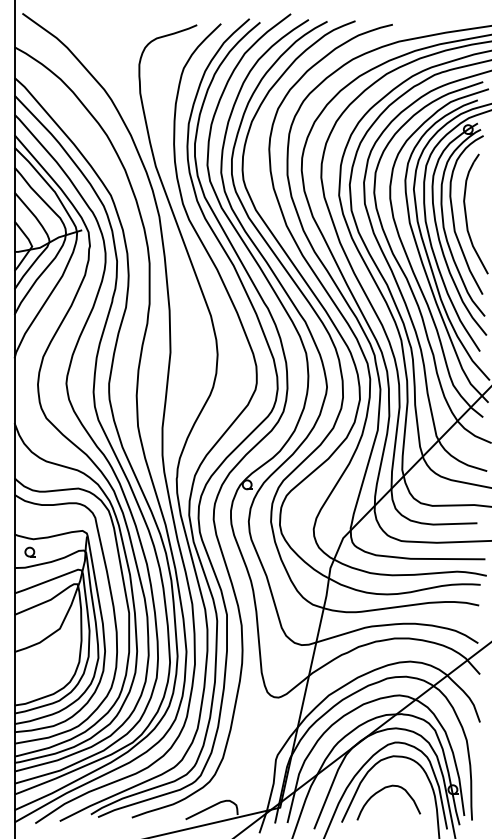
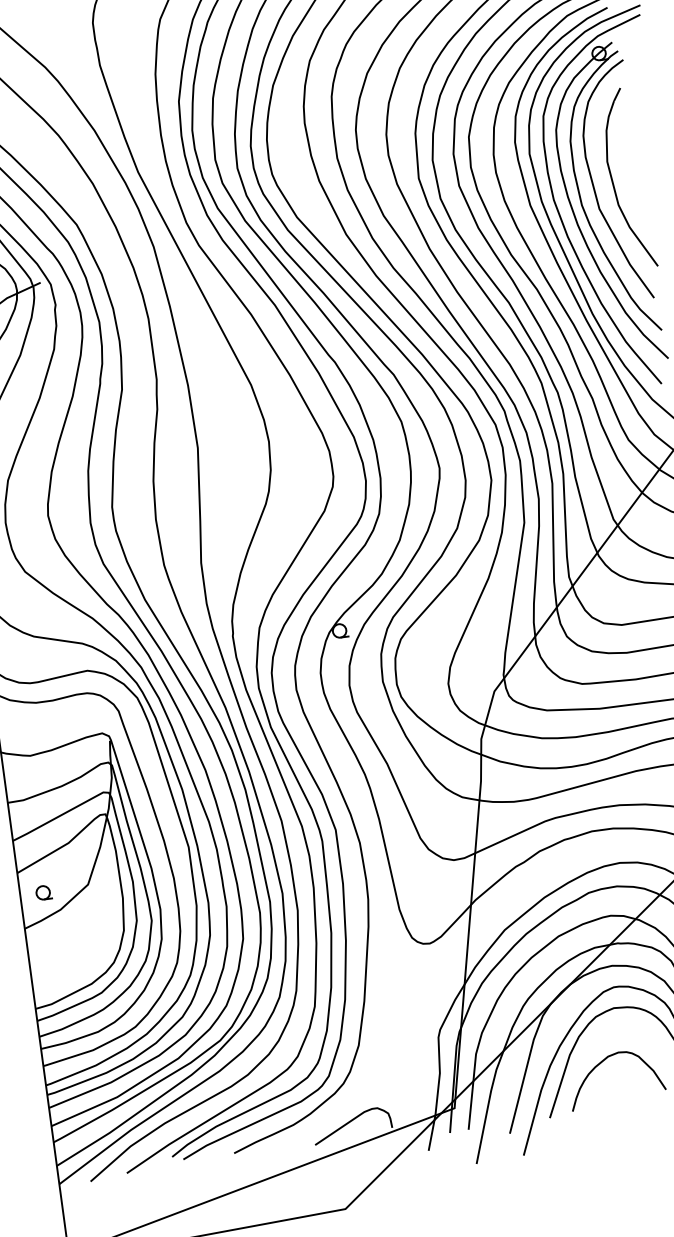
part: (29, 551) -> (42, 891), moved

